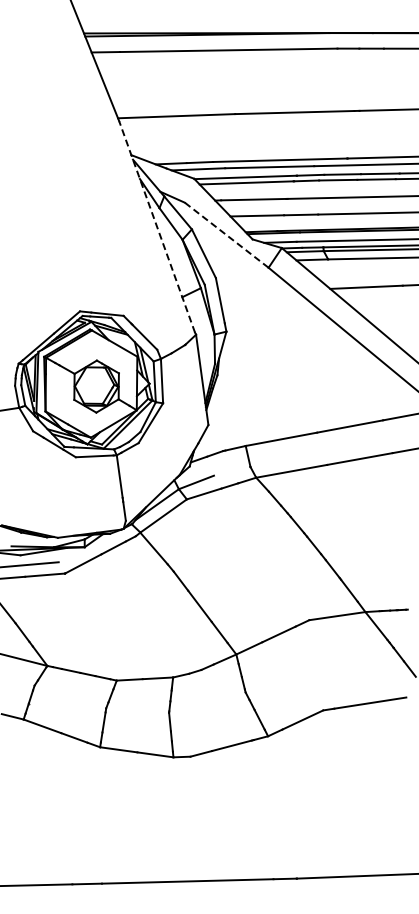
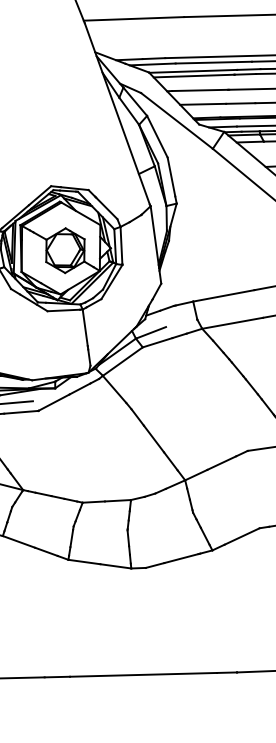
line: (156, 226) -> (116, 113), dashed -> solid
line: (226, 234) -> (176, 120), dashed -> solid

